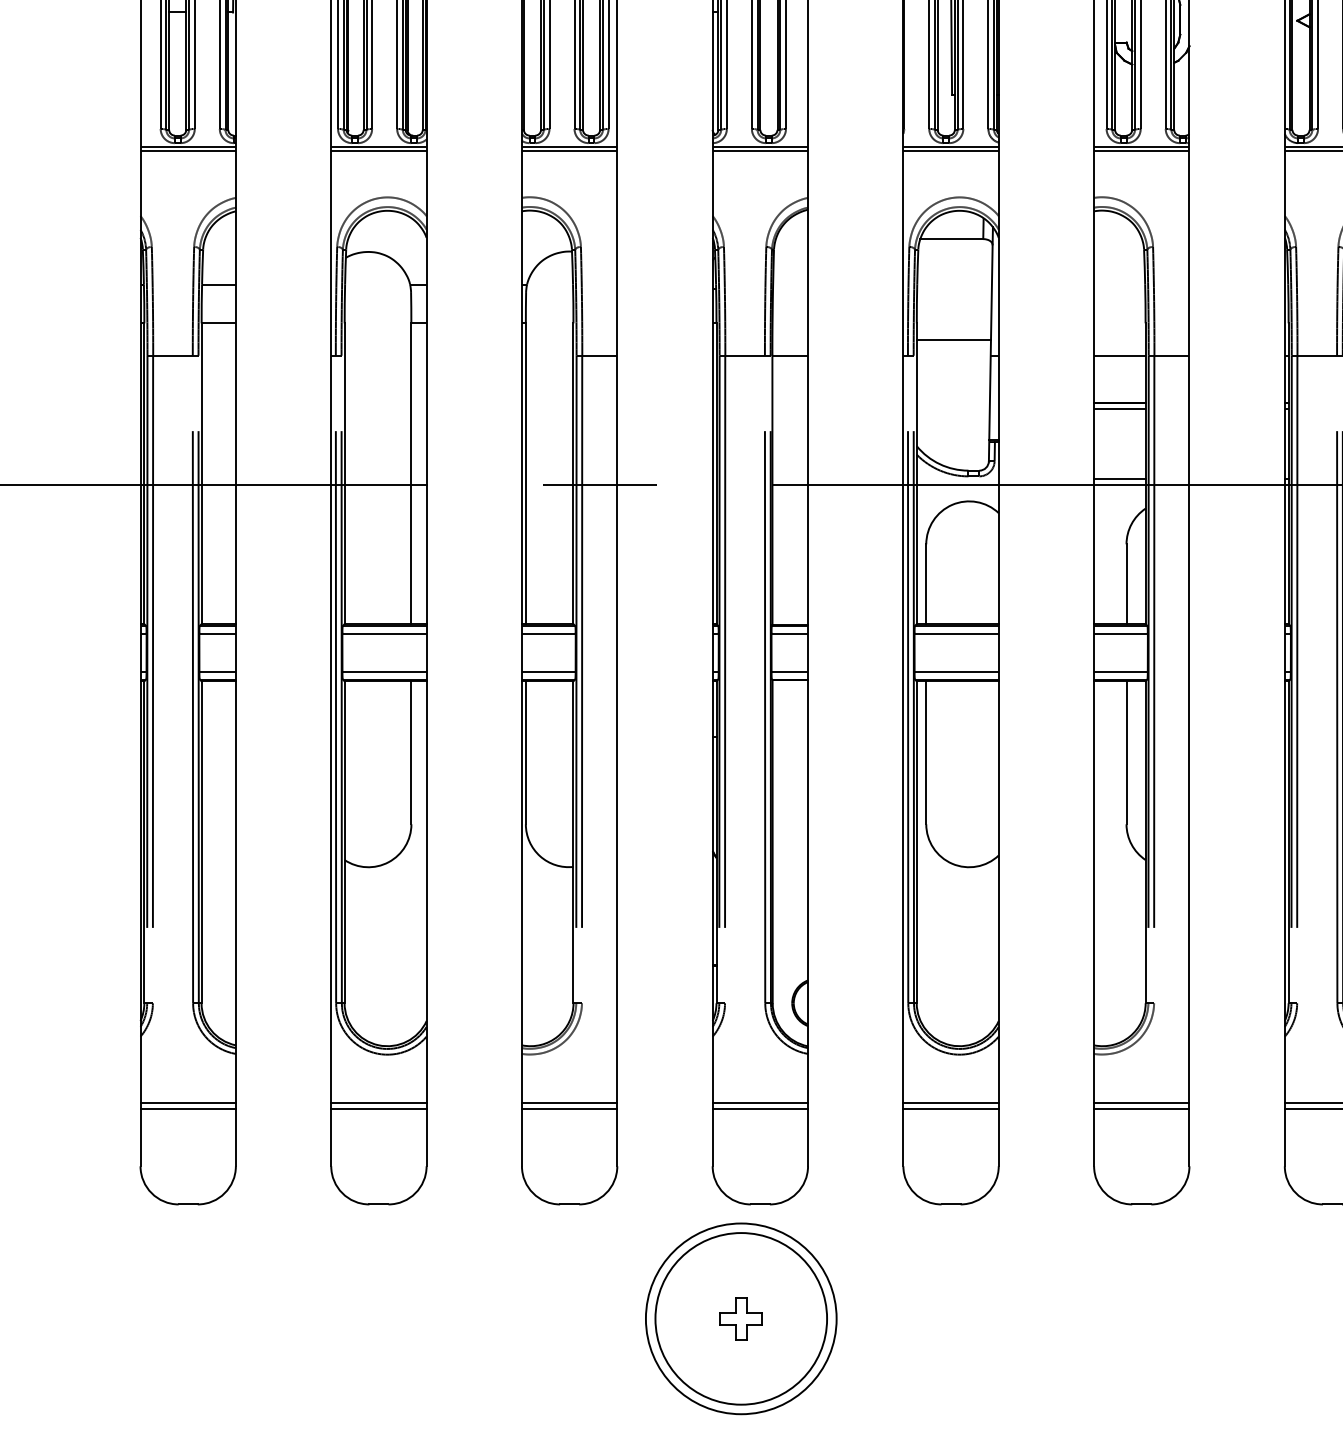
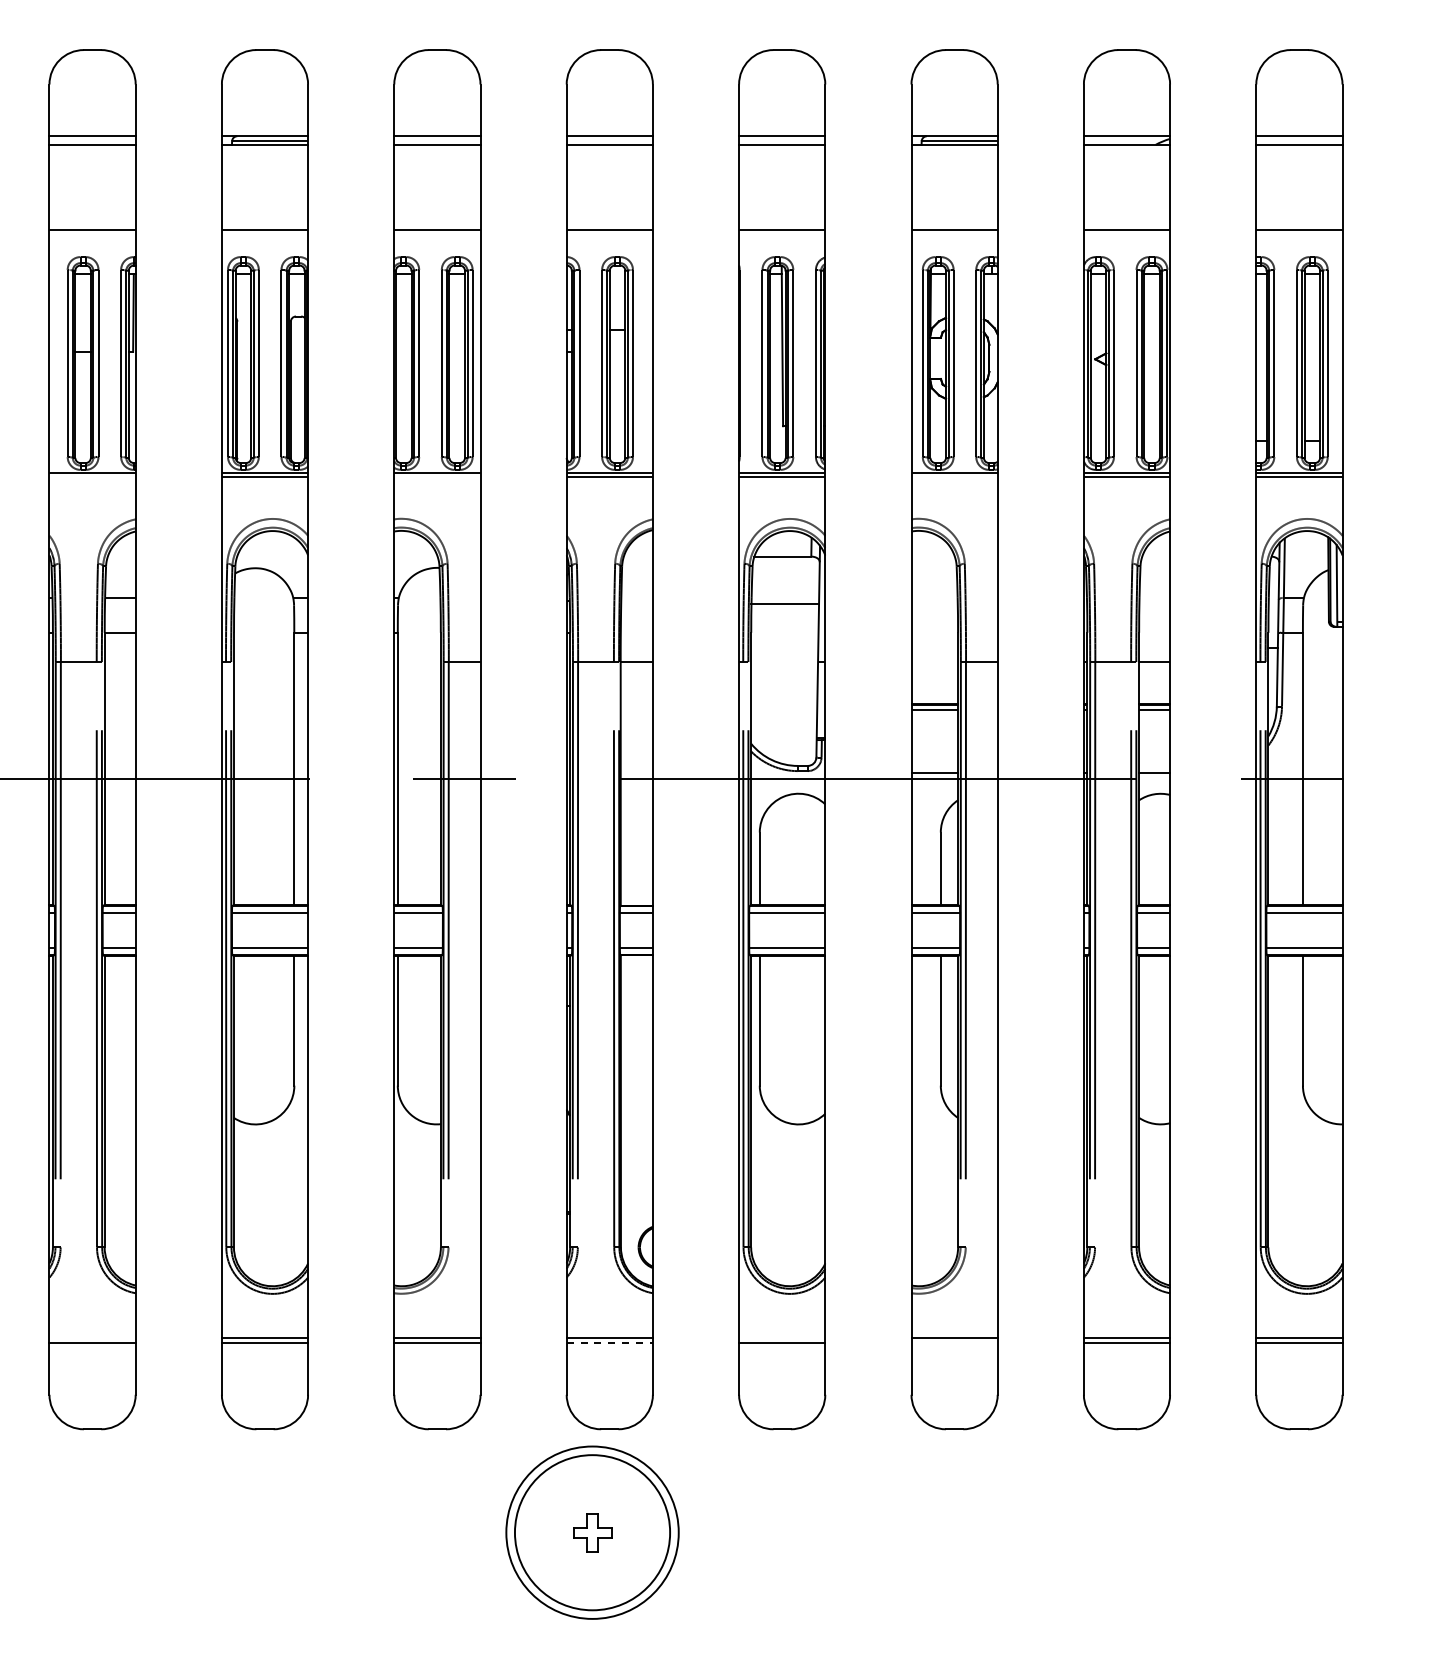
line: (188, 150) -> (92, 476), removed
line: (569, 150) -> (437, 476), removed
line: (1141, 150) -> (954, 476), removed
line: (953, 339) -> (784, 603), moved
line: (1119, 356) -> (934, 662), removed
line: (188, 1102) -> (92, 1337), removed
line: (951, 1102) -> (782, 1337), removed
line: (761, 1109) -> (610, 1343), solid -> dashed
line: (1141, 1109) -> (954, 1343), removed

